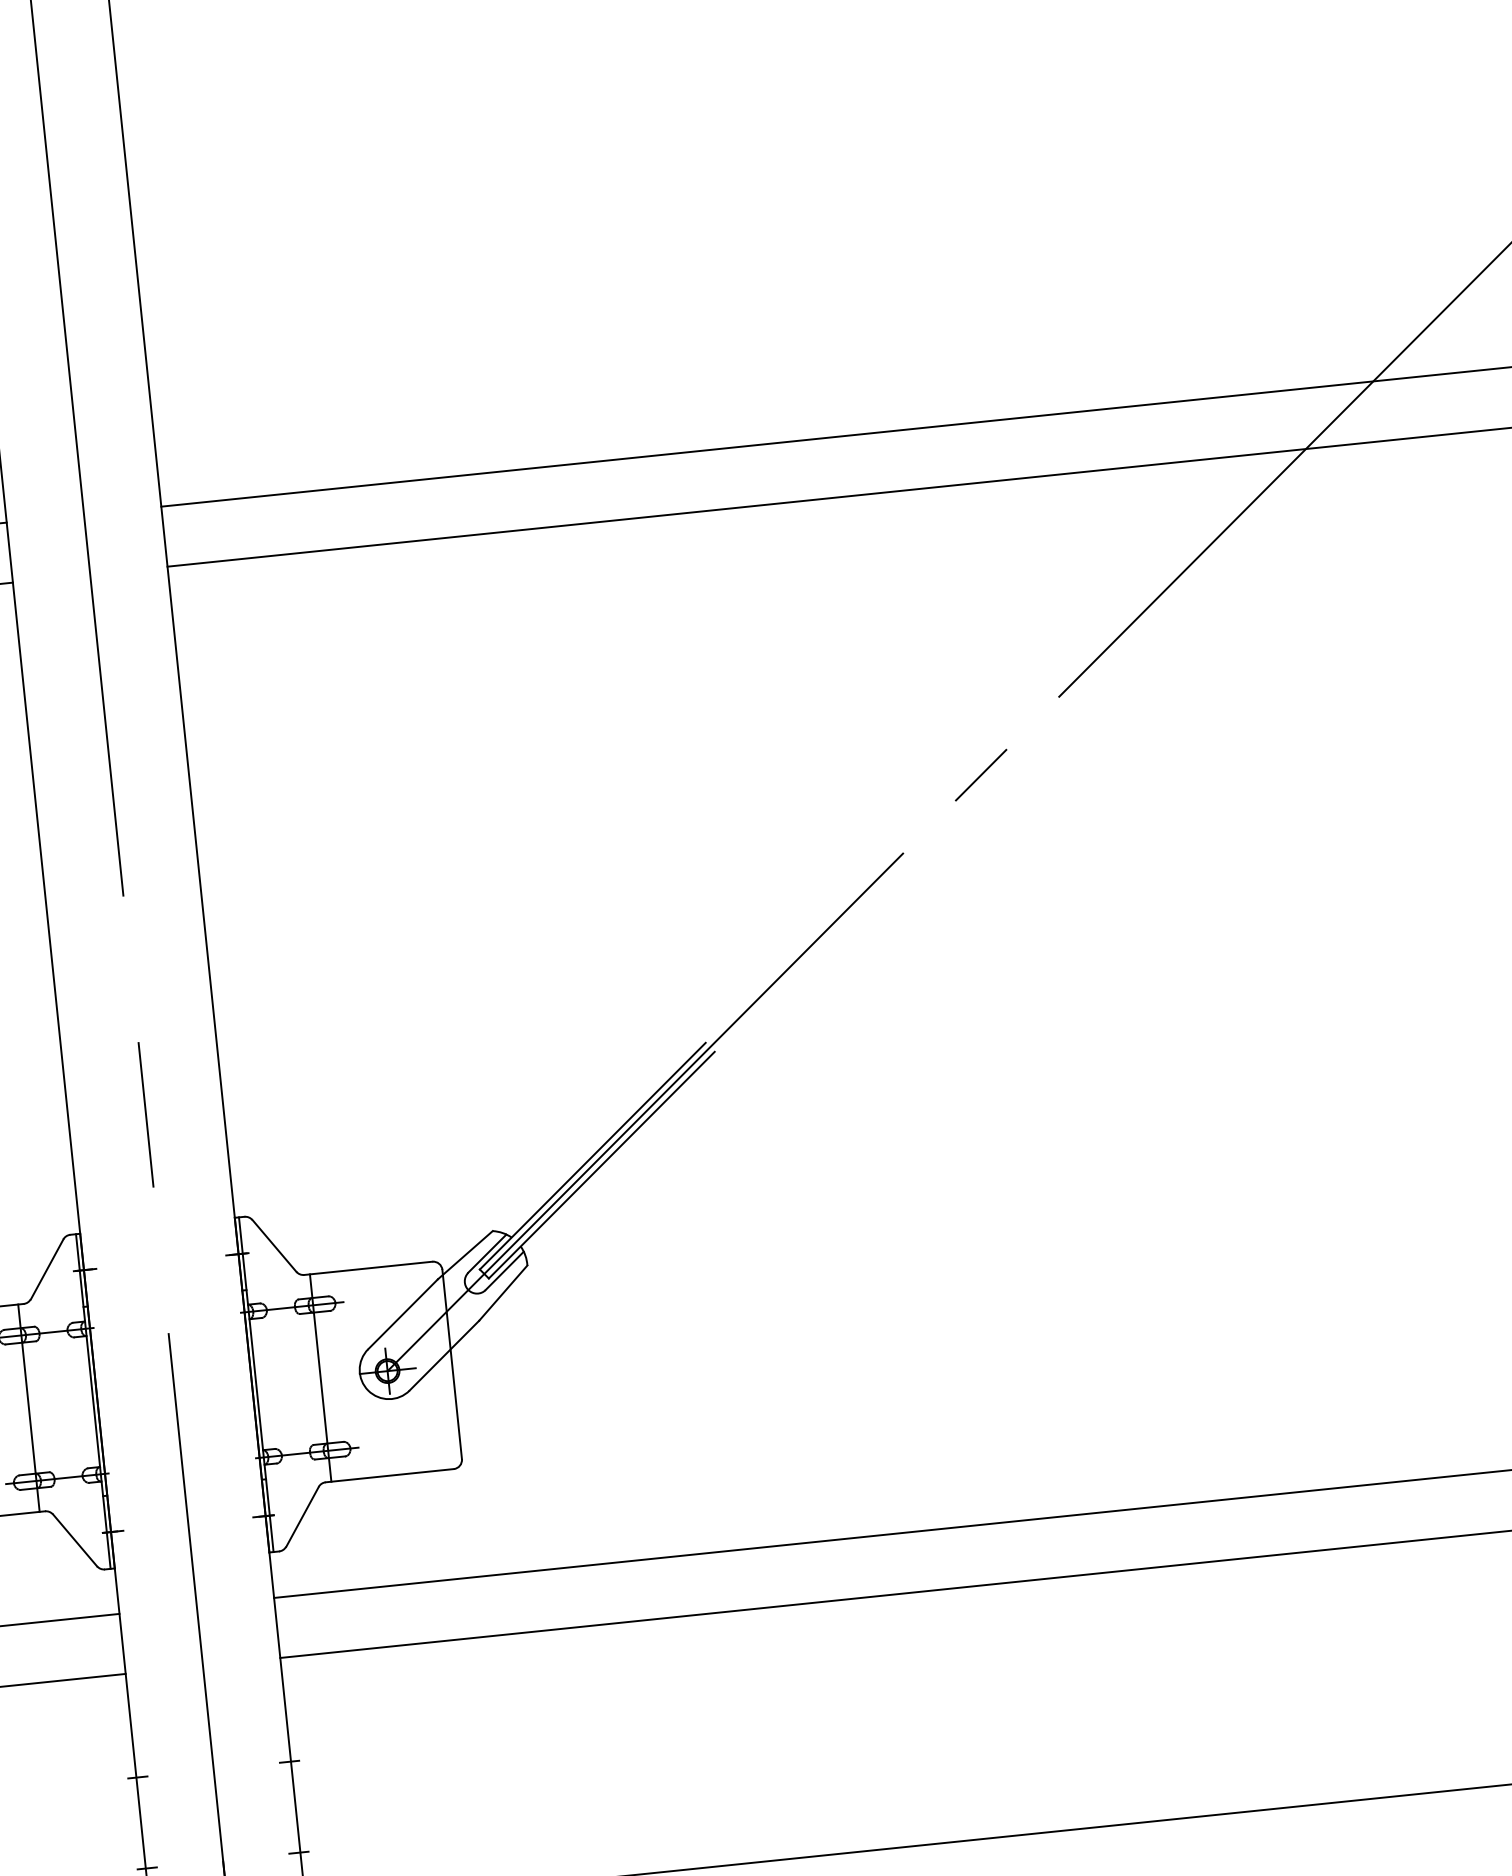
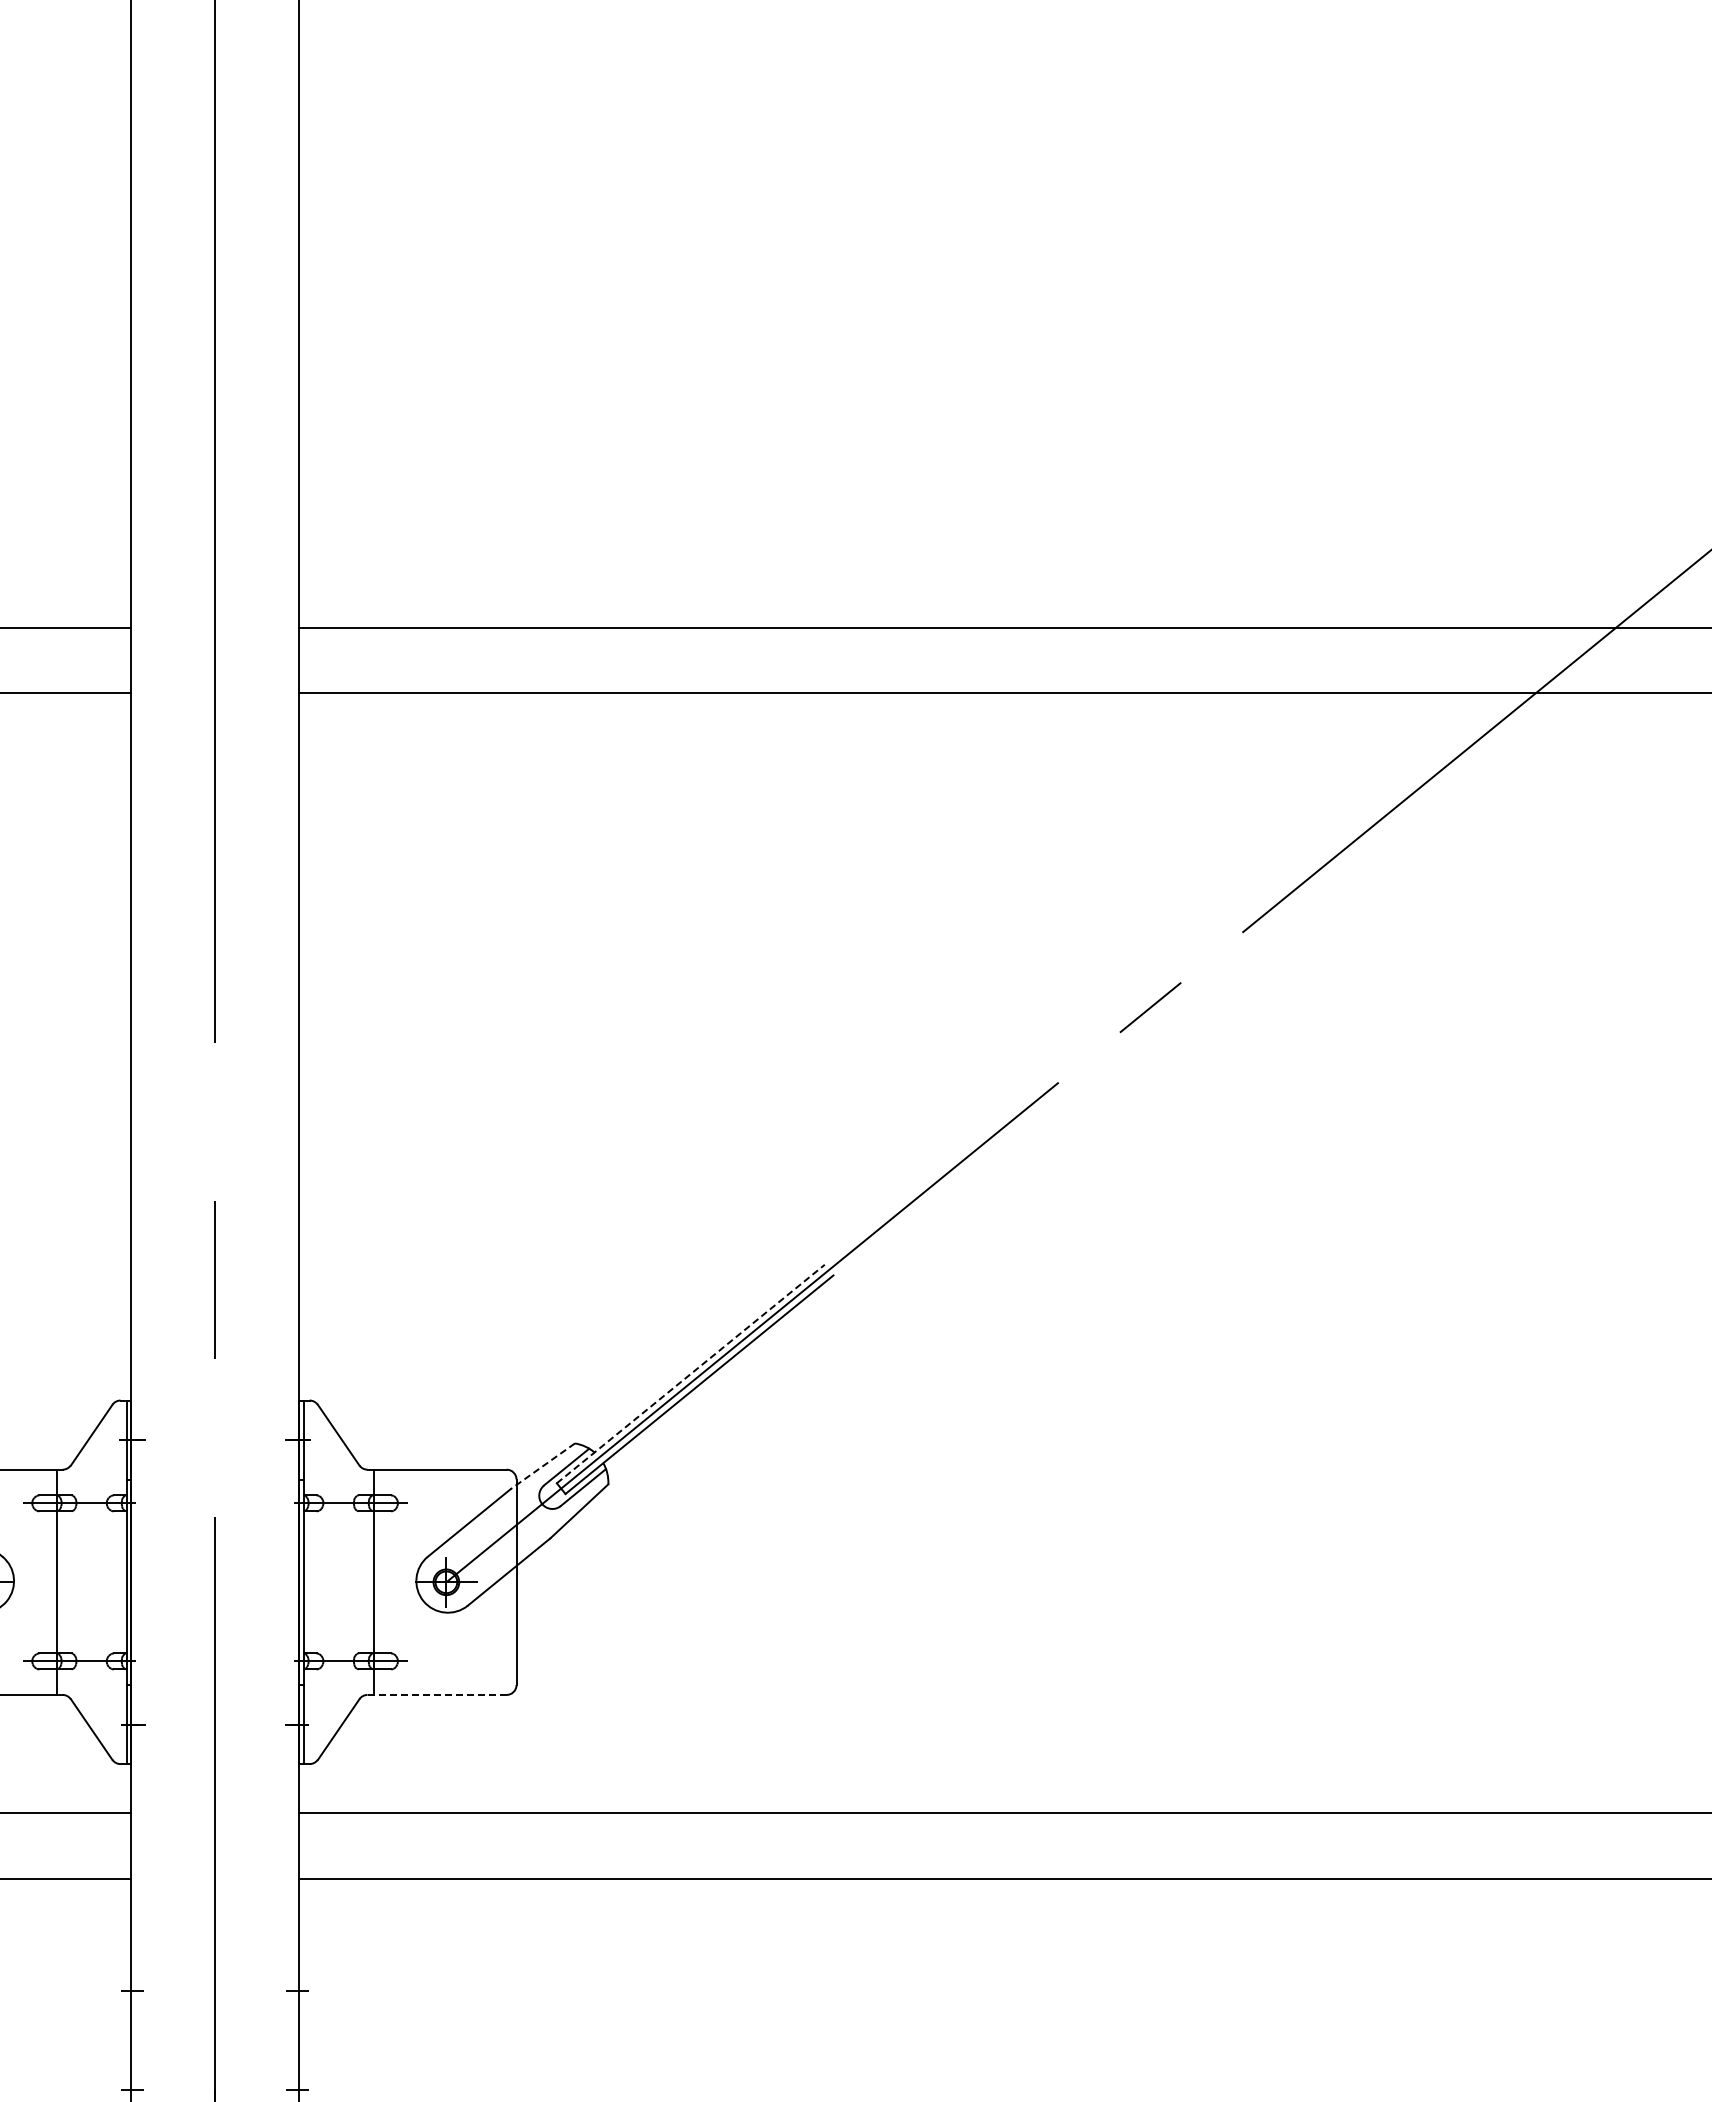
line: (592, 1156) -> (690, 1374), solid -> dashed
line: (465, 1255) -> (542, 1466), solid -> dashed
line: (390, 1475) -> (437, 1694), solid -> dashed

